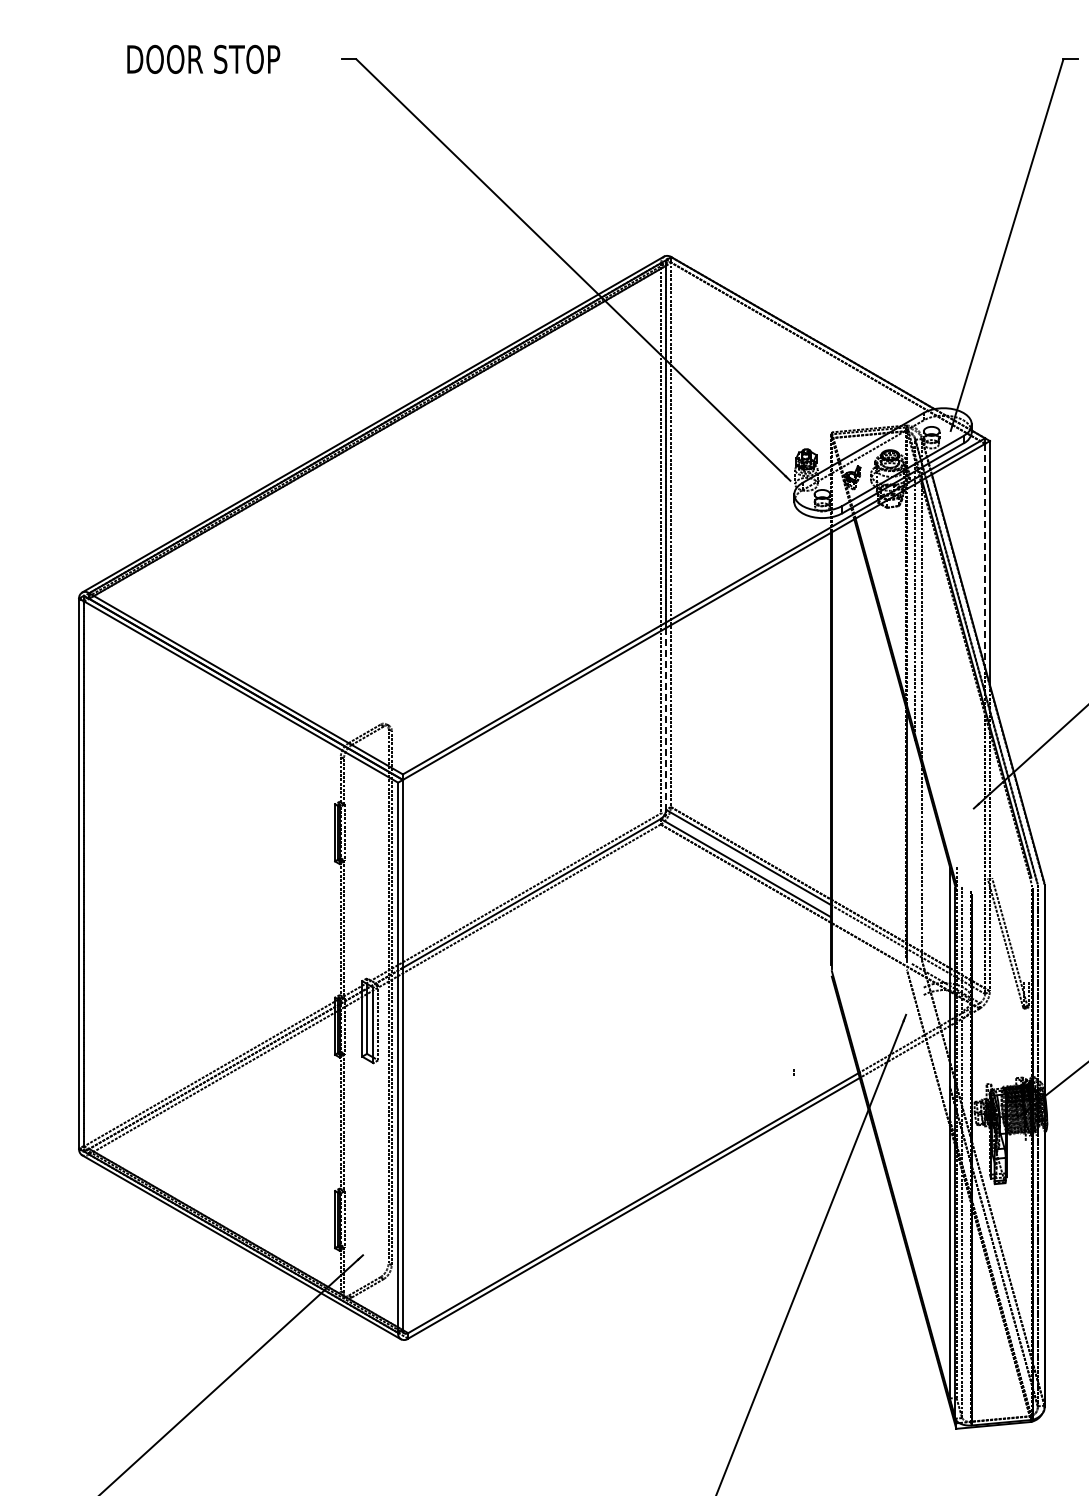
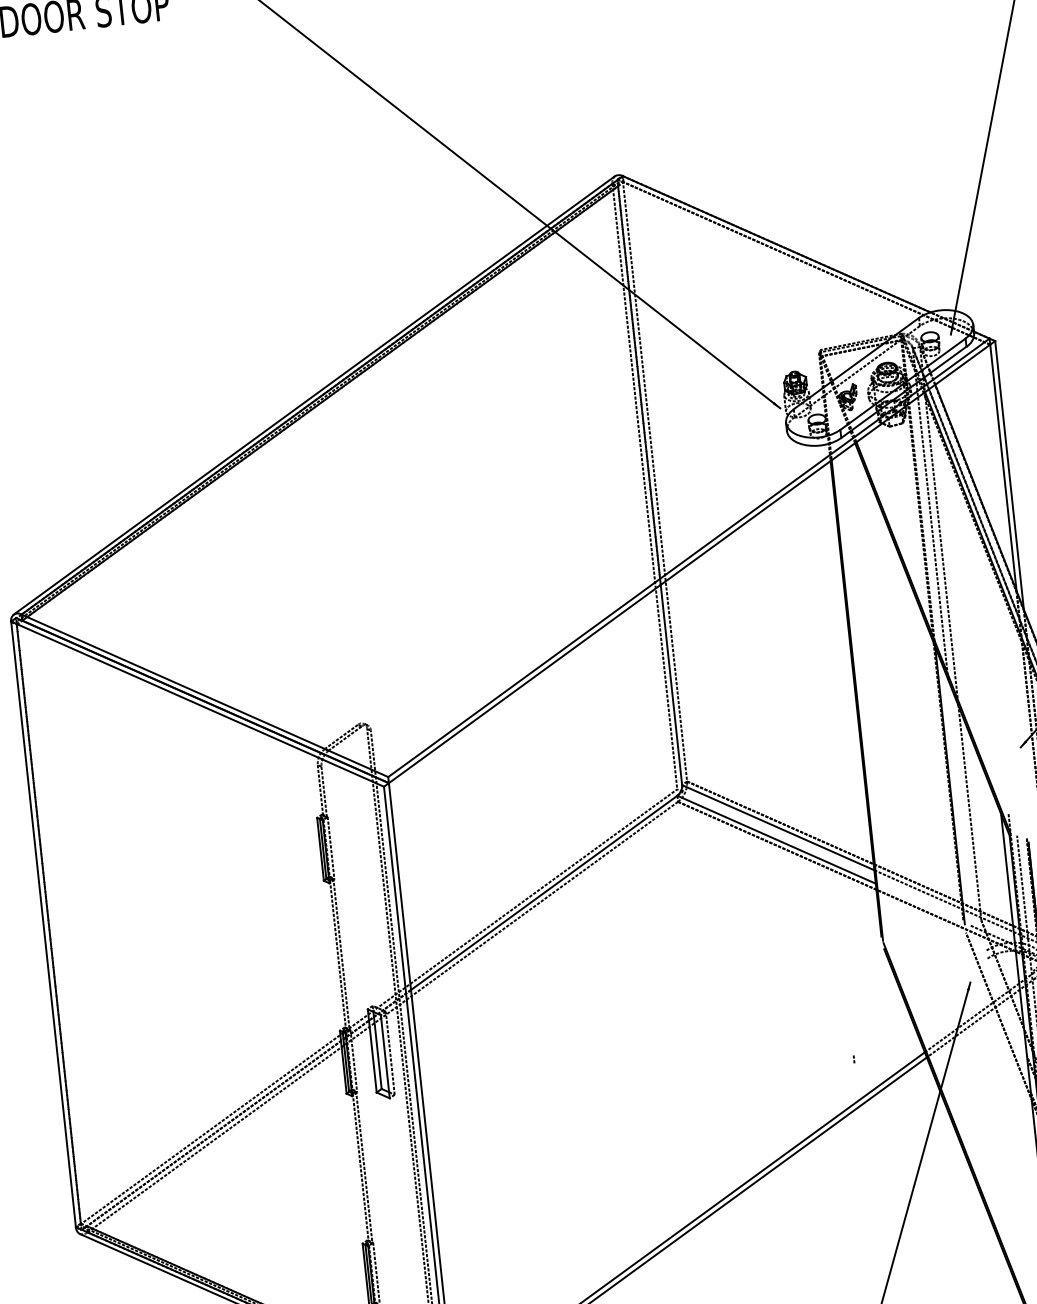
line: (985, 555) -> (1003, 467), dashed -> solid
line: (666, 718) -> (671, 684), dashed -> solid

